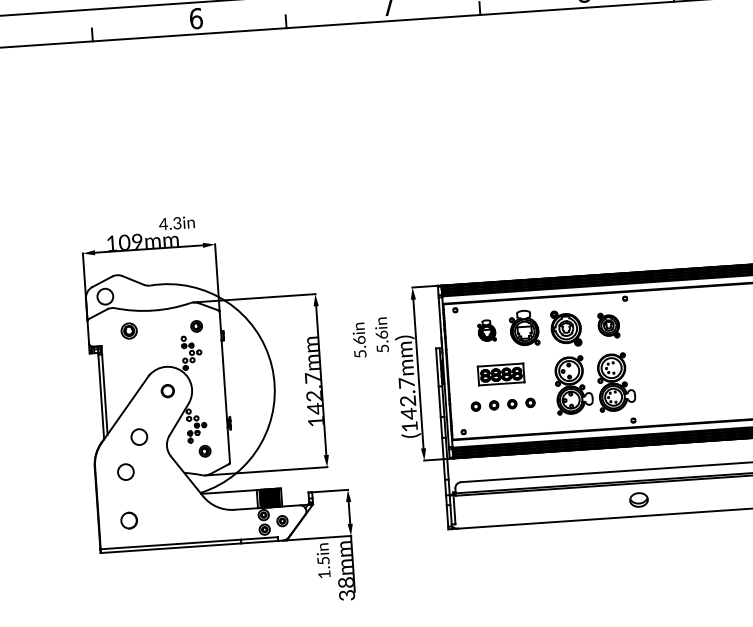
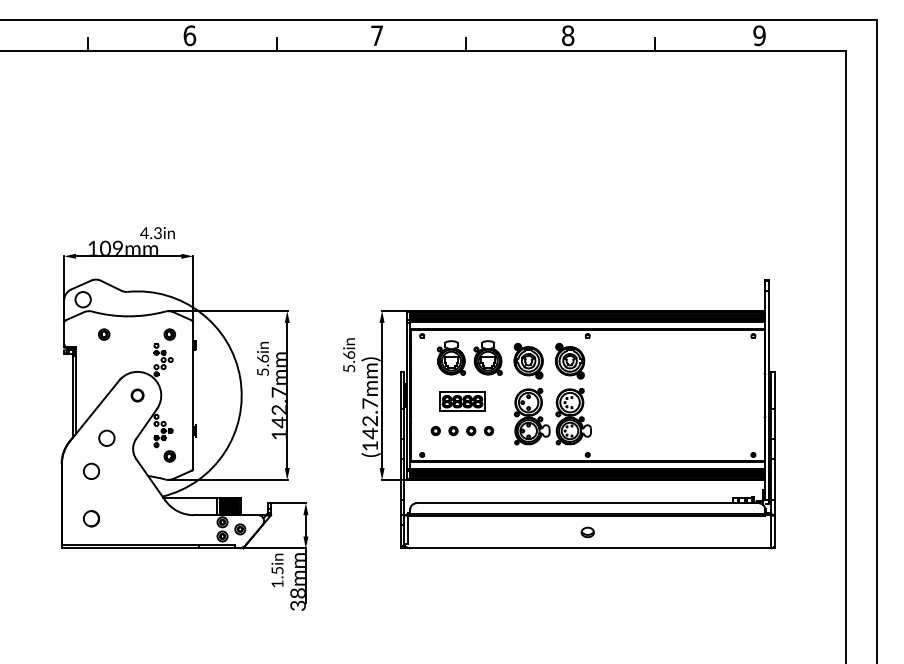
part: (609, 324) -> (570, 360), size x1.43
part: (129, 330) -> (104, 334), size x0.71
part: (486, 330) -> (451, 357), size x1.67
text: (358, 339) -> (262, 358), moved
part: (638, 500) -> (587, 532), size x0.71

